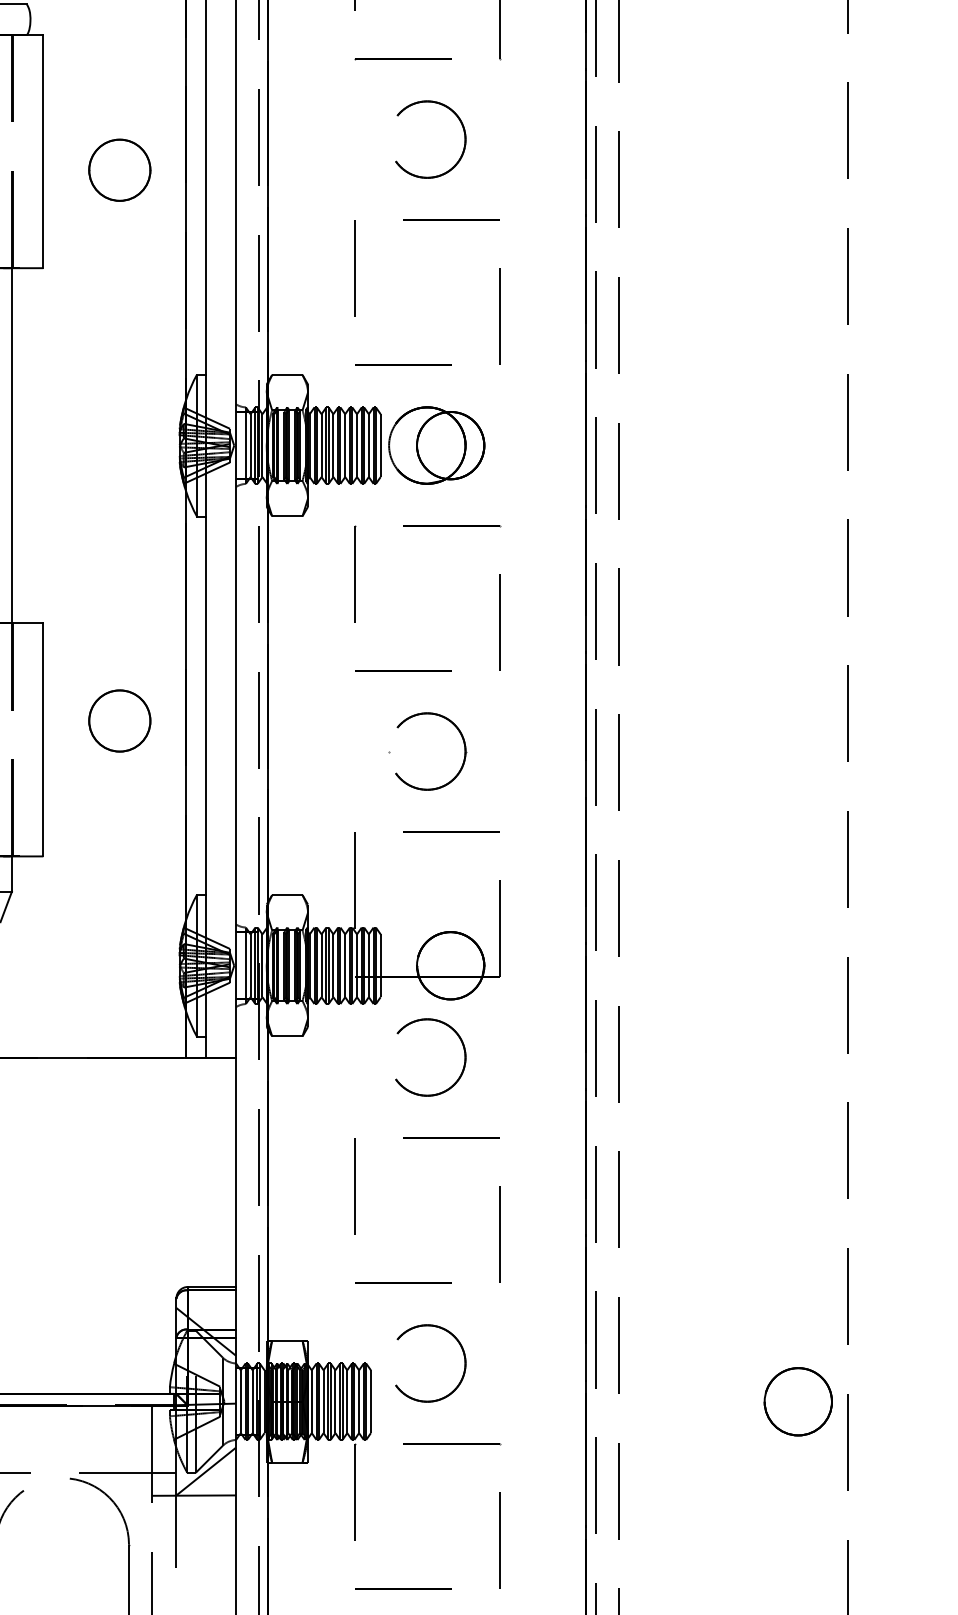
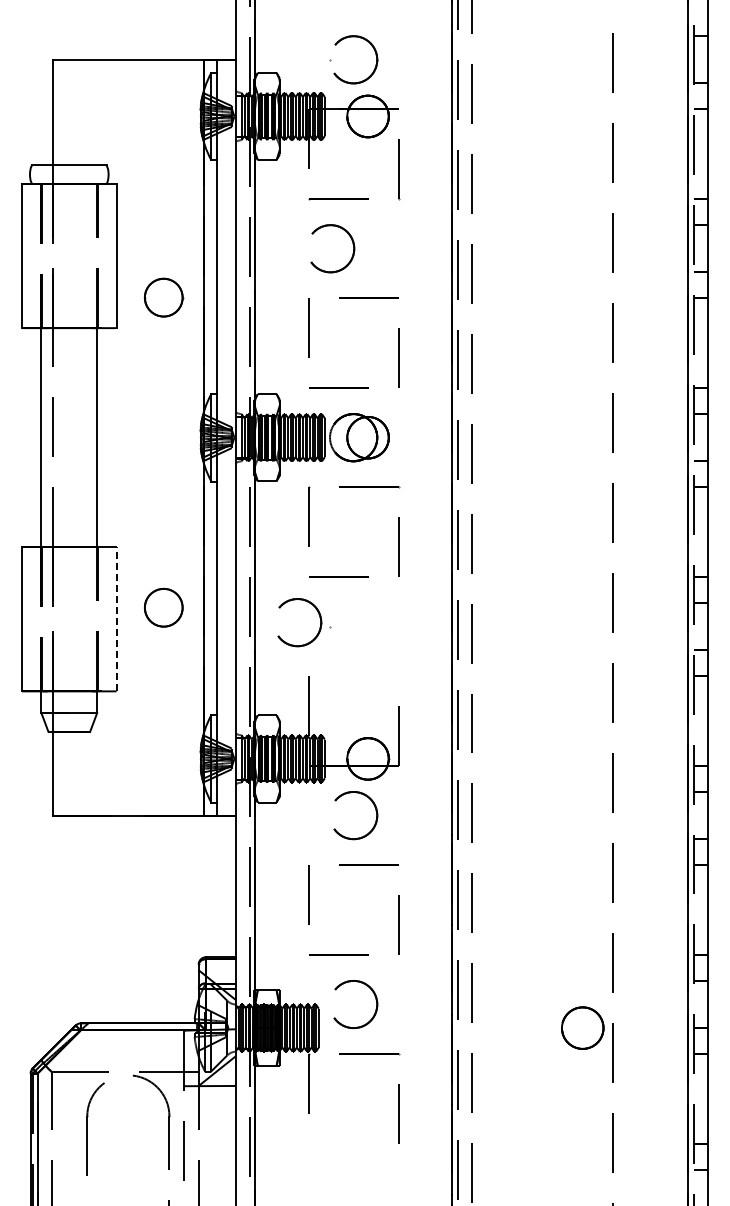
part: (462, 132) -> (352, 244), moved
part: (119, 169) -> (163, 297), moved
line: (43, 738) -> (116, 618), solid -> dashed
part: (462, 744) -> (319, 618), moved
line: (451, 830) -> (368, 675), removed
line: (402, 1588) -> (338, 1143), removed

